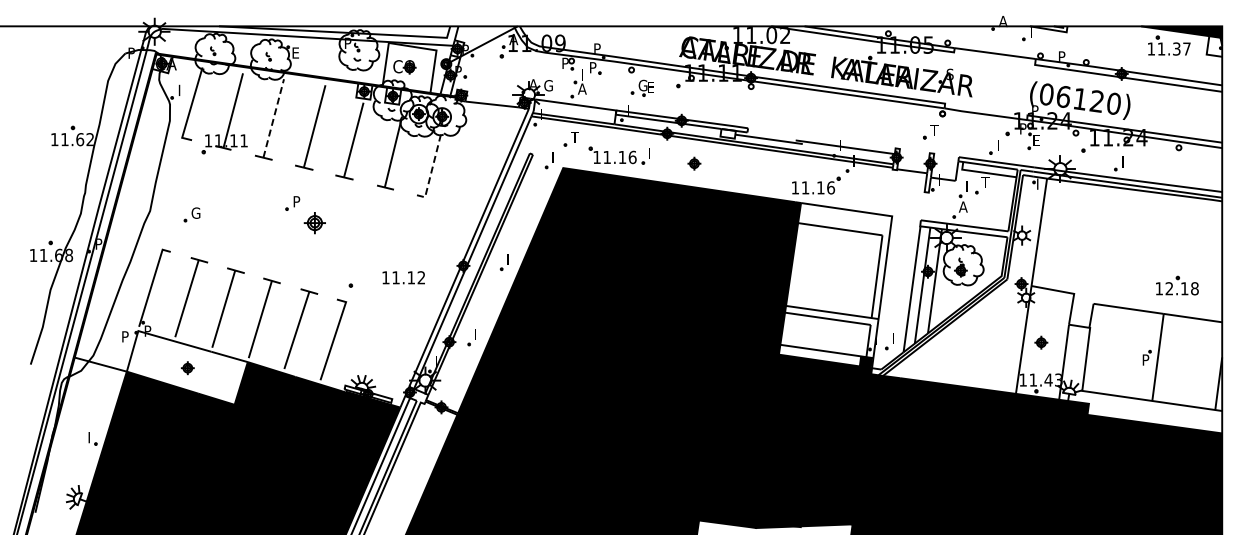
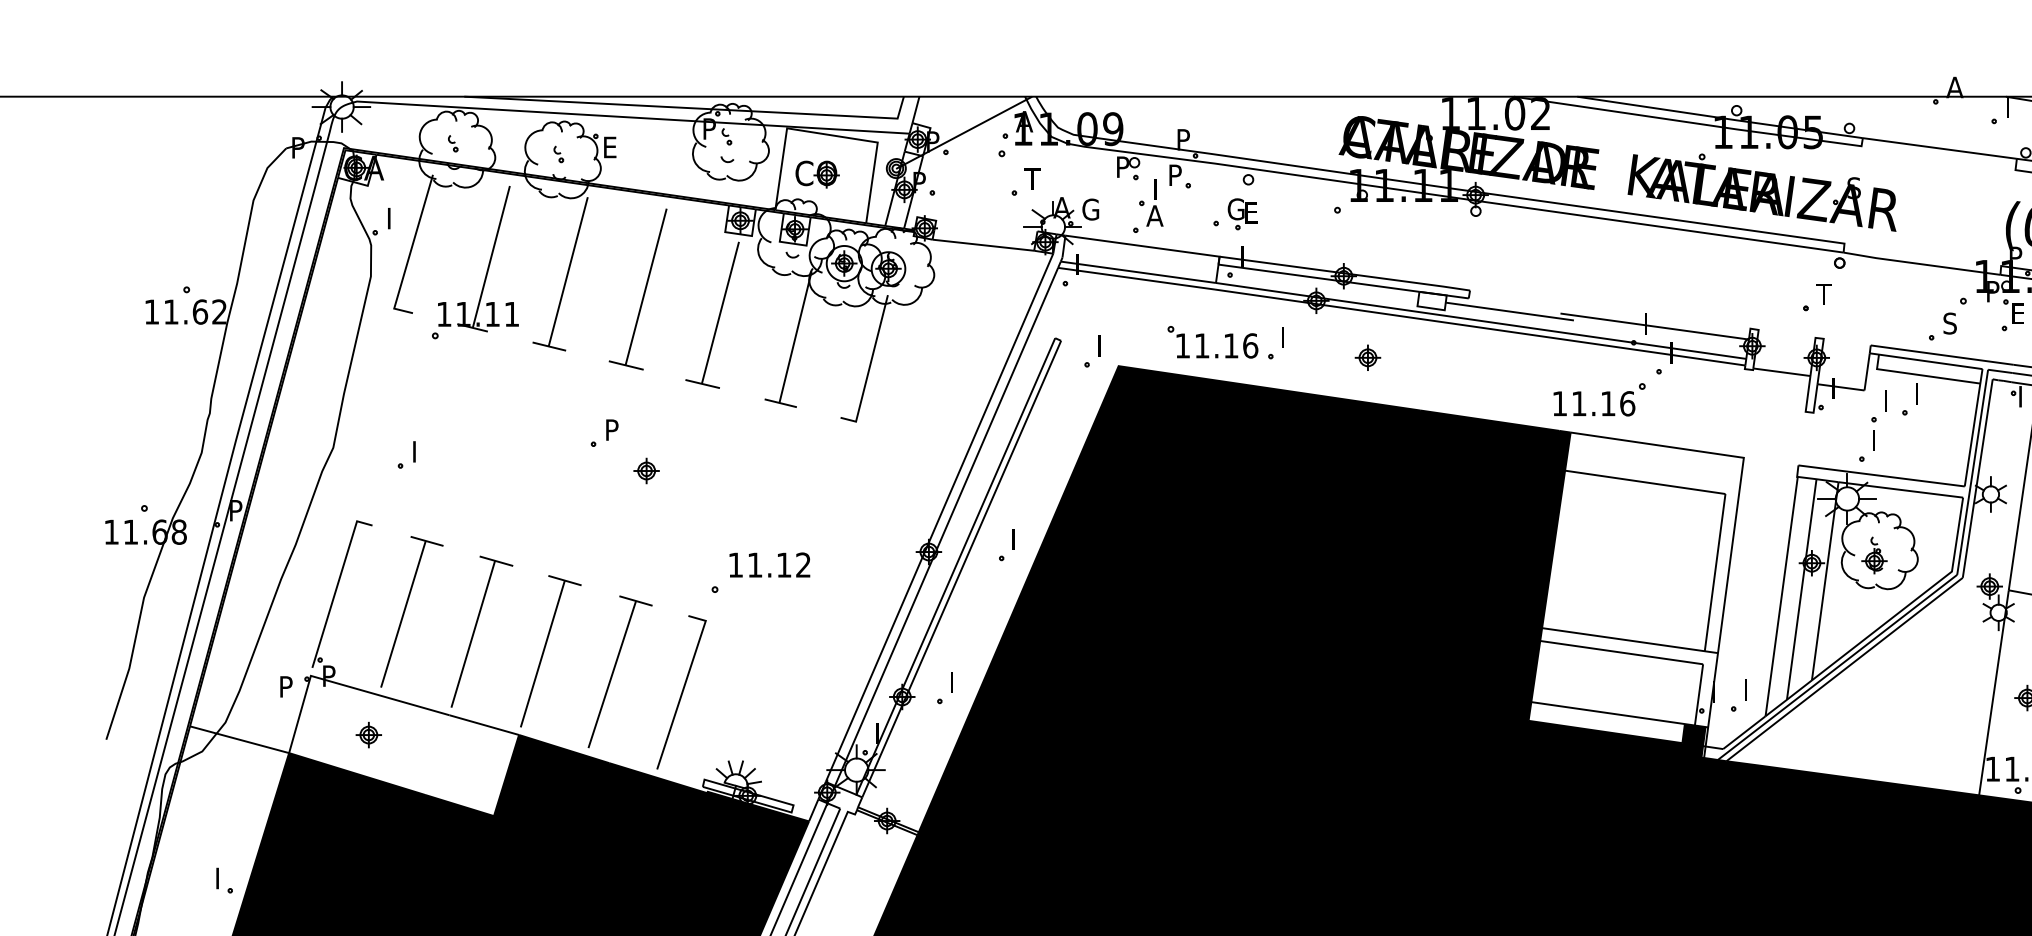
part: (641, 87) -> (1233, 212), moved
line: (273, 118) -> (567, 271), dashed -> solid
part: (570, 139) -> (1024, 182), moved
text: (1000, 145) -> (1949, 323), I -> S
line: (432, 168) -> (870, 366), dashed -> solid
text: (985, 182) -> (1921, 393), T -> I
text: (962, 206) -> (1877, 439), A -> I
text: (195, 212) -> (419, 450), G -> I
part: (314, 223) -> (645, 471), size x0.62
text: (403, 277) -> (769, 564), moved
part: (187, 368) -> (368, 735), moved

